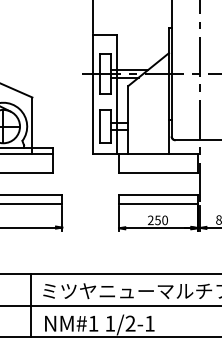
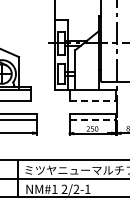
line: (158, 173) -> (92, 101), solid -> dashed
line: (158, 204) -> (92, 119), solid -> dashed
text: (110, 322) -> (64, 188), 1/2-1 -> 2/2-1

